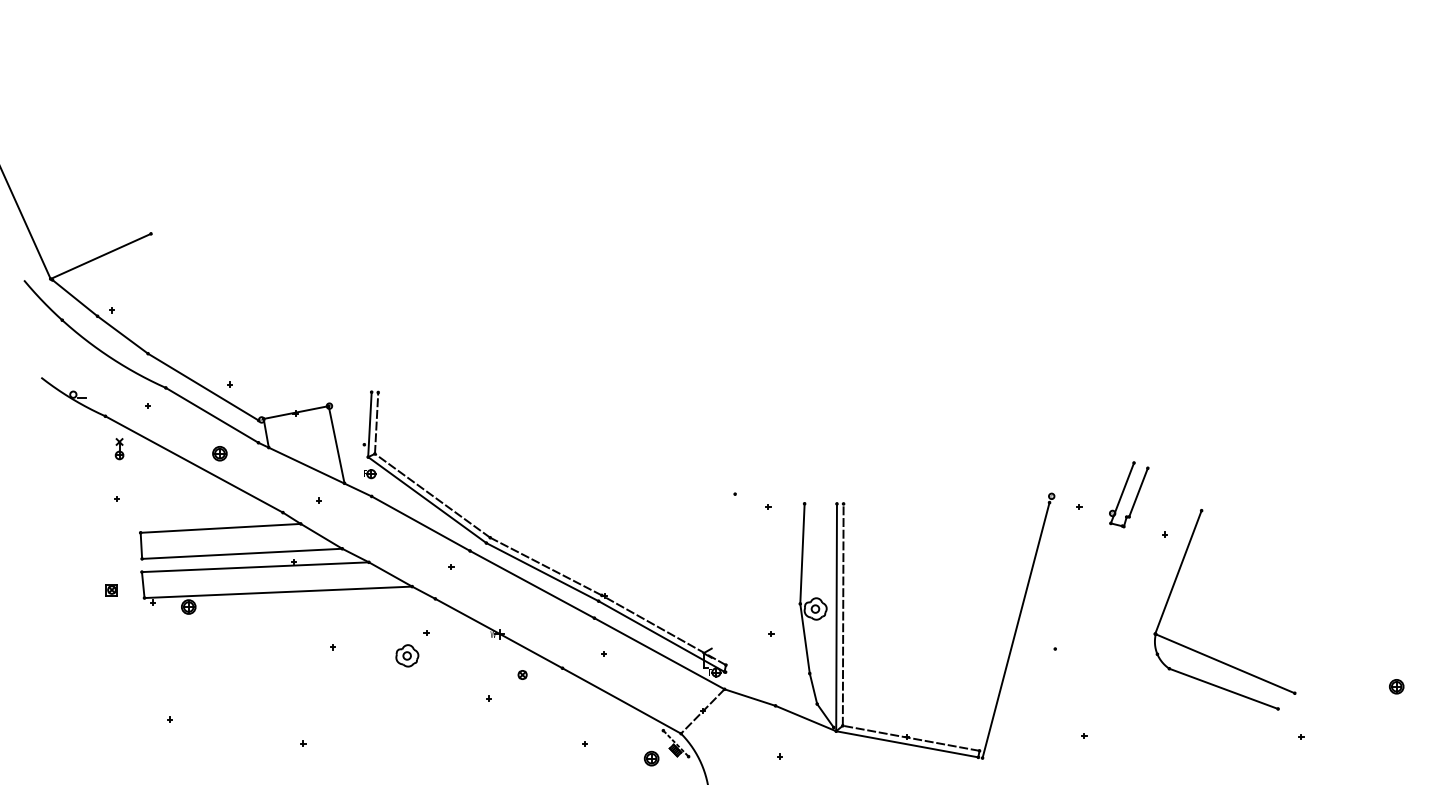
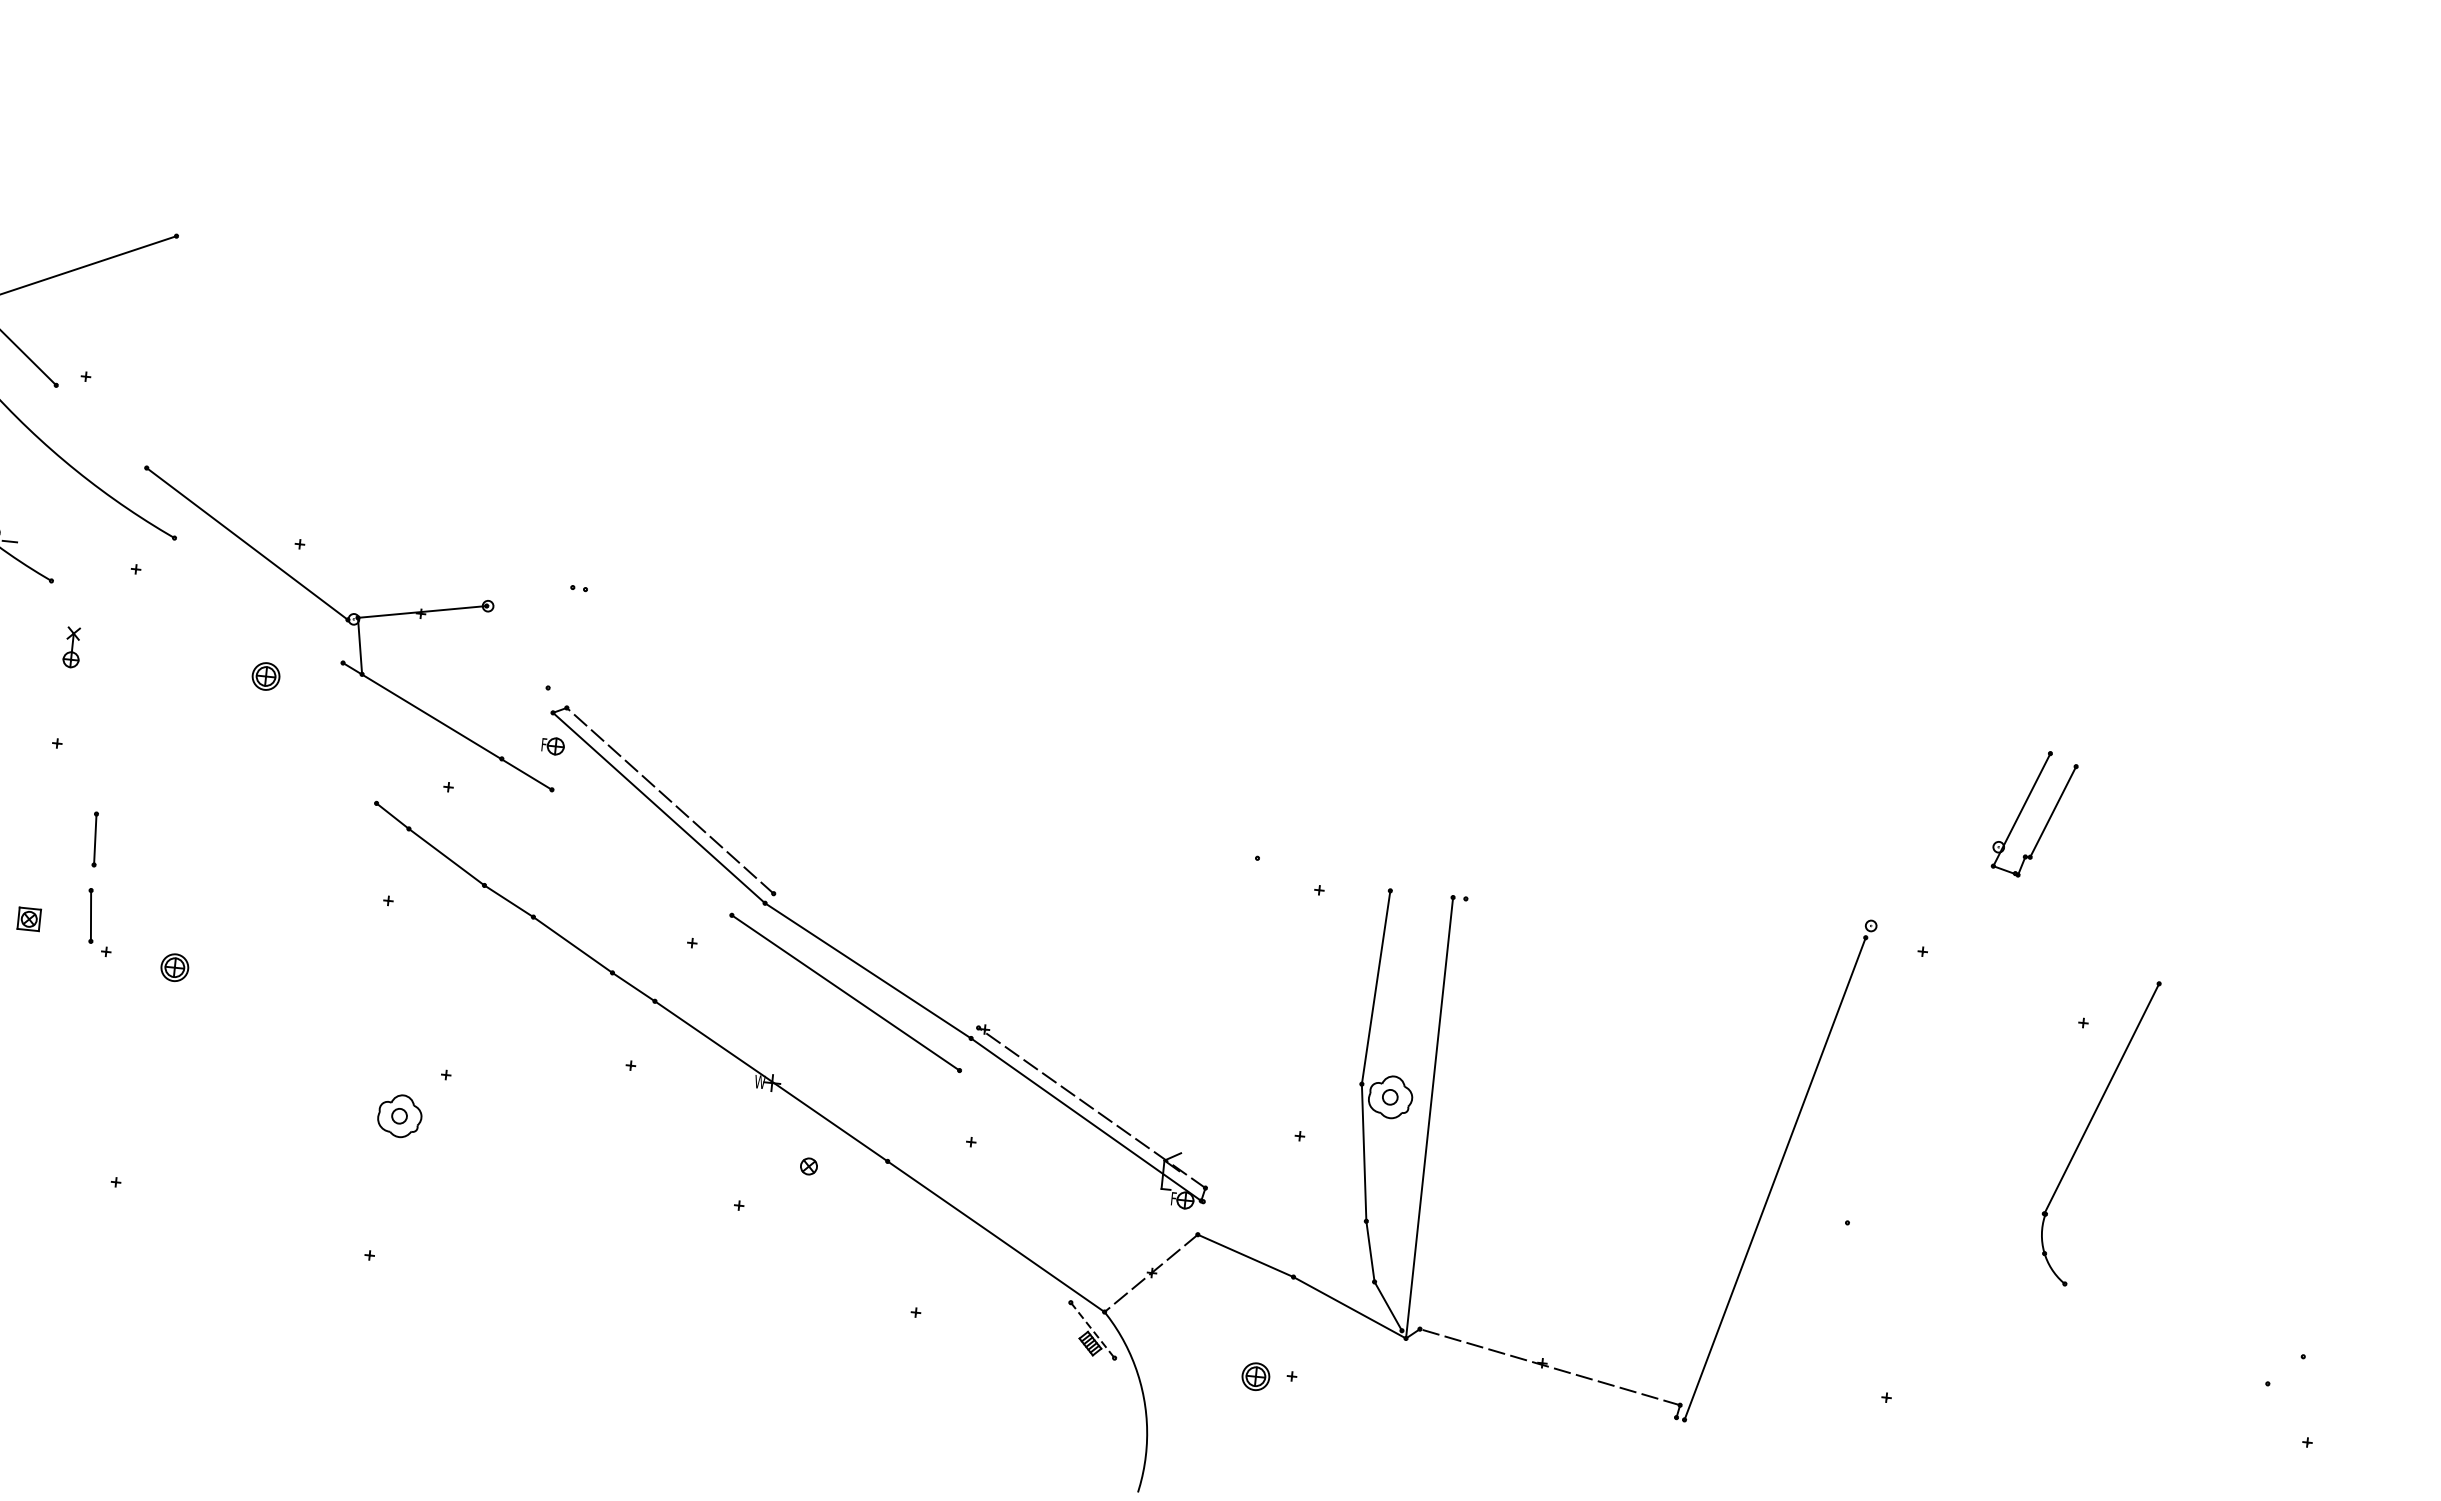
line: (122, 334) -> (100, 425), removed
line: (211, 414) -> (257, 598), removed
line: (376, 422) -> (576, 647), removed
line: (369, 424) -> (562, 649), removed
line: (336, 444) -> (494, 682), removed
line: (193, 464) -> (212, 692), removed
part: (1129, 494) -> (2035, 813), moved
line: (420, 523) -> (641, 852), removed
line: (220, 527) -> (252, 819), removed
line: (242, 553) -> (289, 874), removed
line: (545, 566) -> (875, 960), removed
line: (254, 567) -> (310, 904), removed
line: (278, 592) -> (351, 957), removed
line: (842, 614) -> (1441, 1113), removed
line: (659, 653) -> (1078, 1152), removed
part: (407, 655) -> (400, 1115), moved
line: (1224, 663) -> (2172, 1284), removed
line: (1223, 688) -> (2165, 1333), removed
line: (907, 744) -> (1541, 1378), removed
part: (651, 758) -> (1255, 1376), moved

